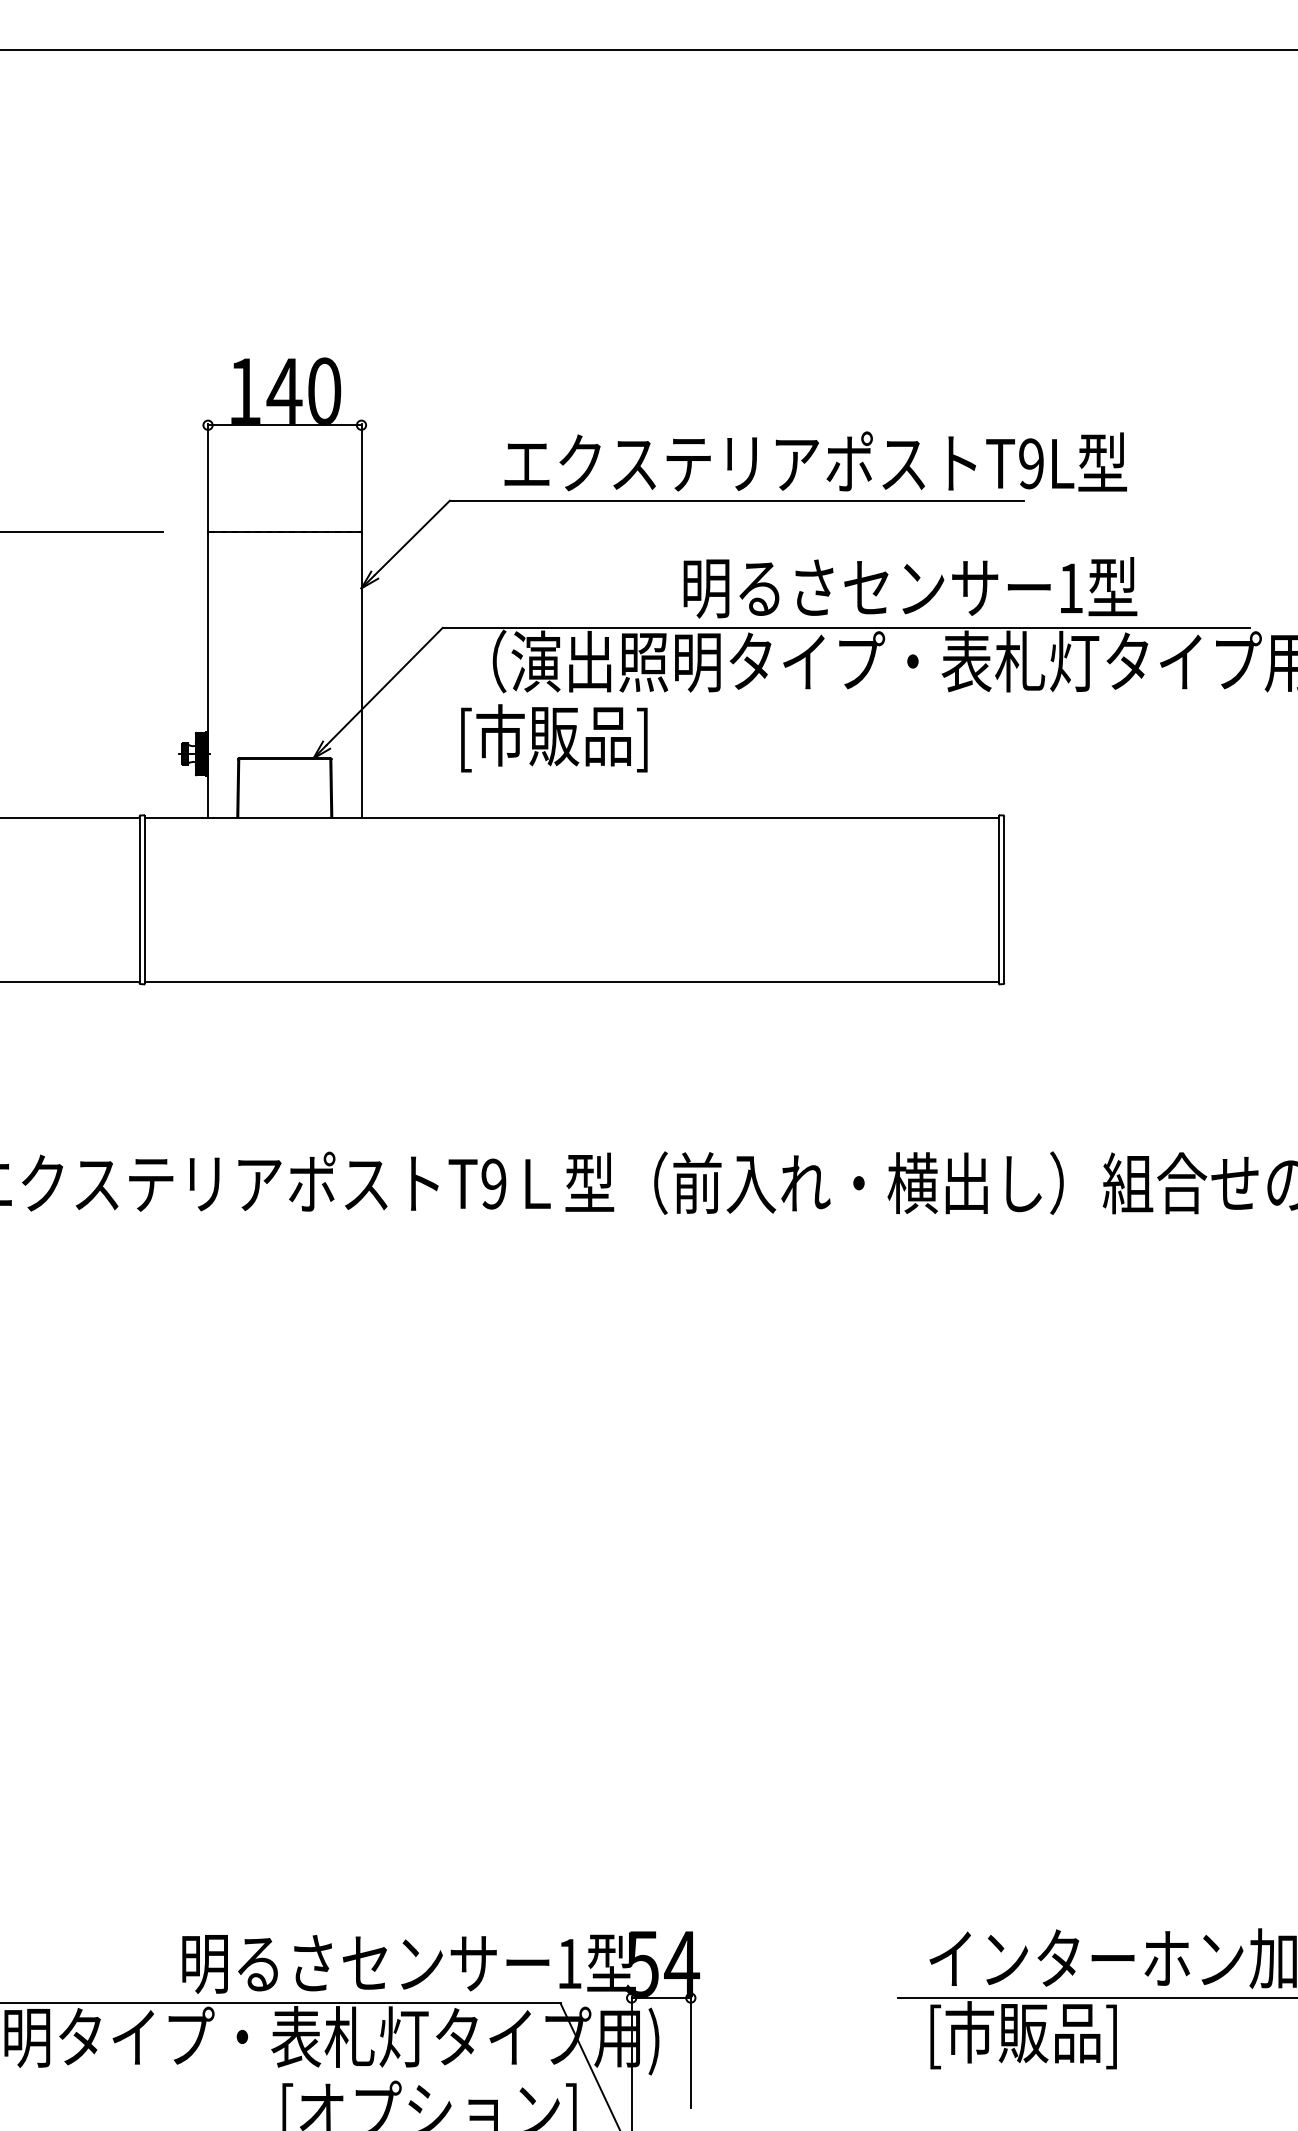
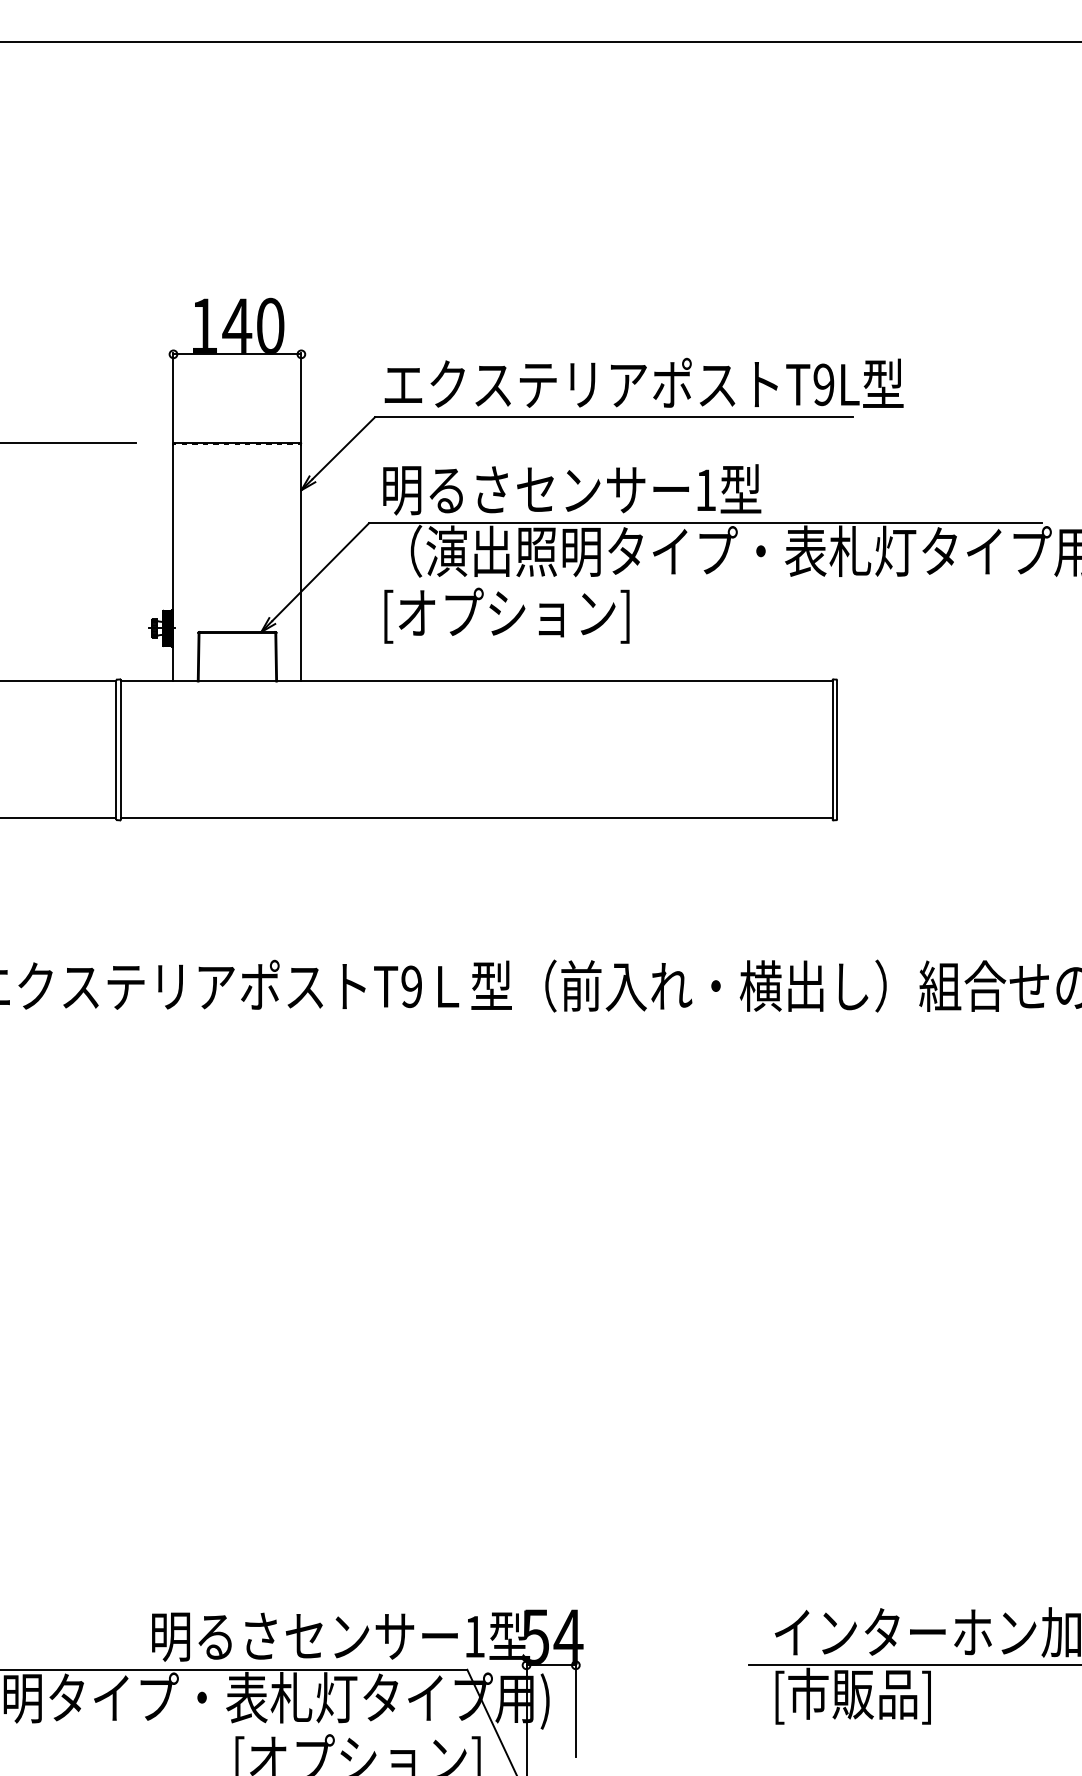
text: (815, 461) -> (643, 382), moved
text: (910, 587) -> (572, 489), moved
text: (615, 738) -> (513, 615), [市販品] -> [オプション]

